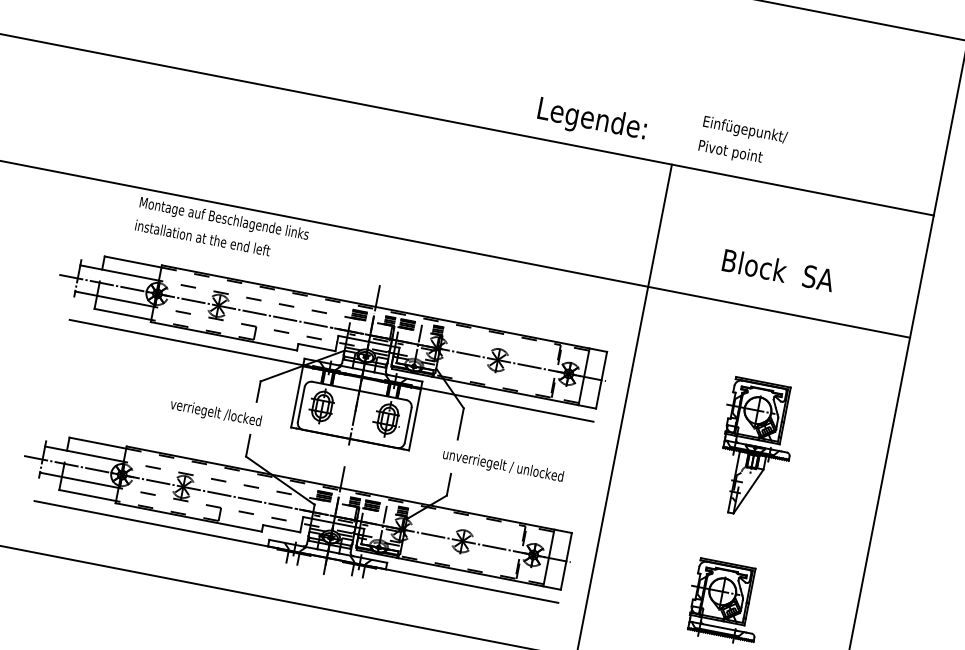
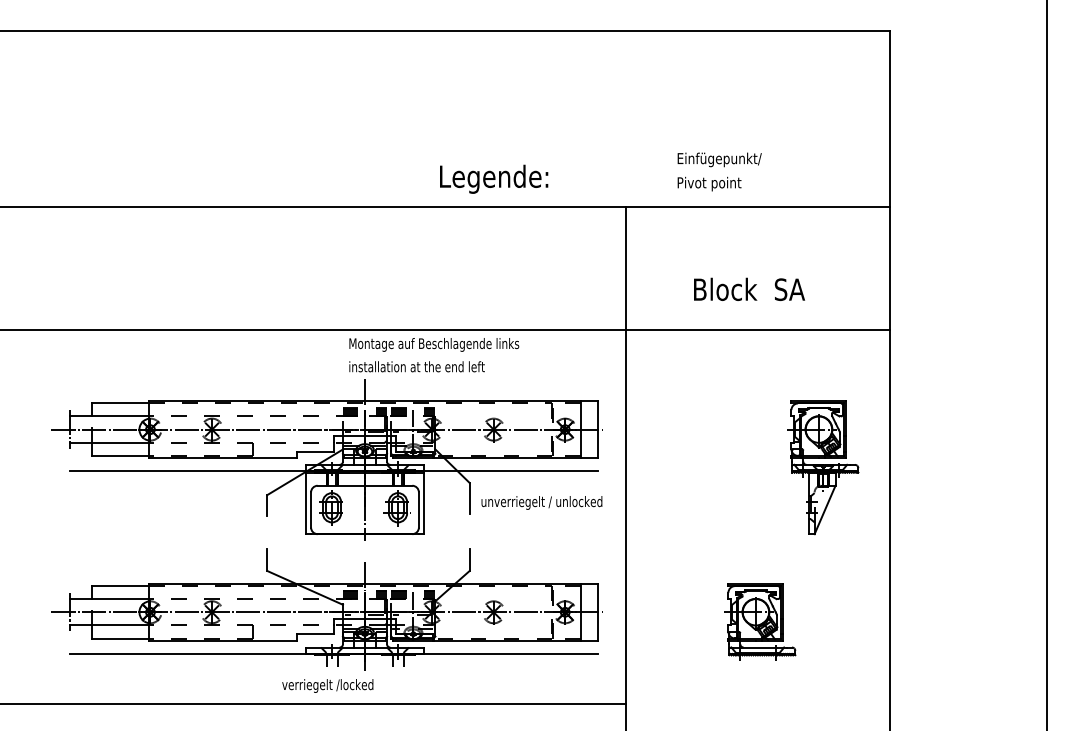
text: (592, 120) -> (494, 178), moved
text: (742, 142) -> (719, 171), moved
text: (222, 230) -> (434, 355), moved
text: (215, 413) -> (327, 685), moved
part: (755, 449) -> (823, 467), moved
text: (502, 465) -> (541, 502), moved

